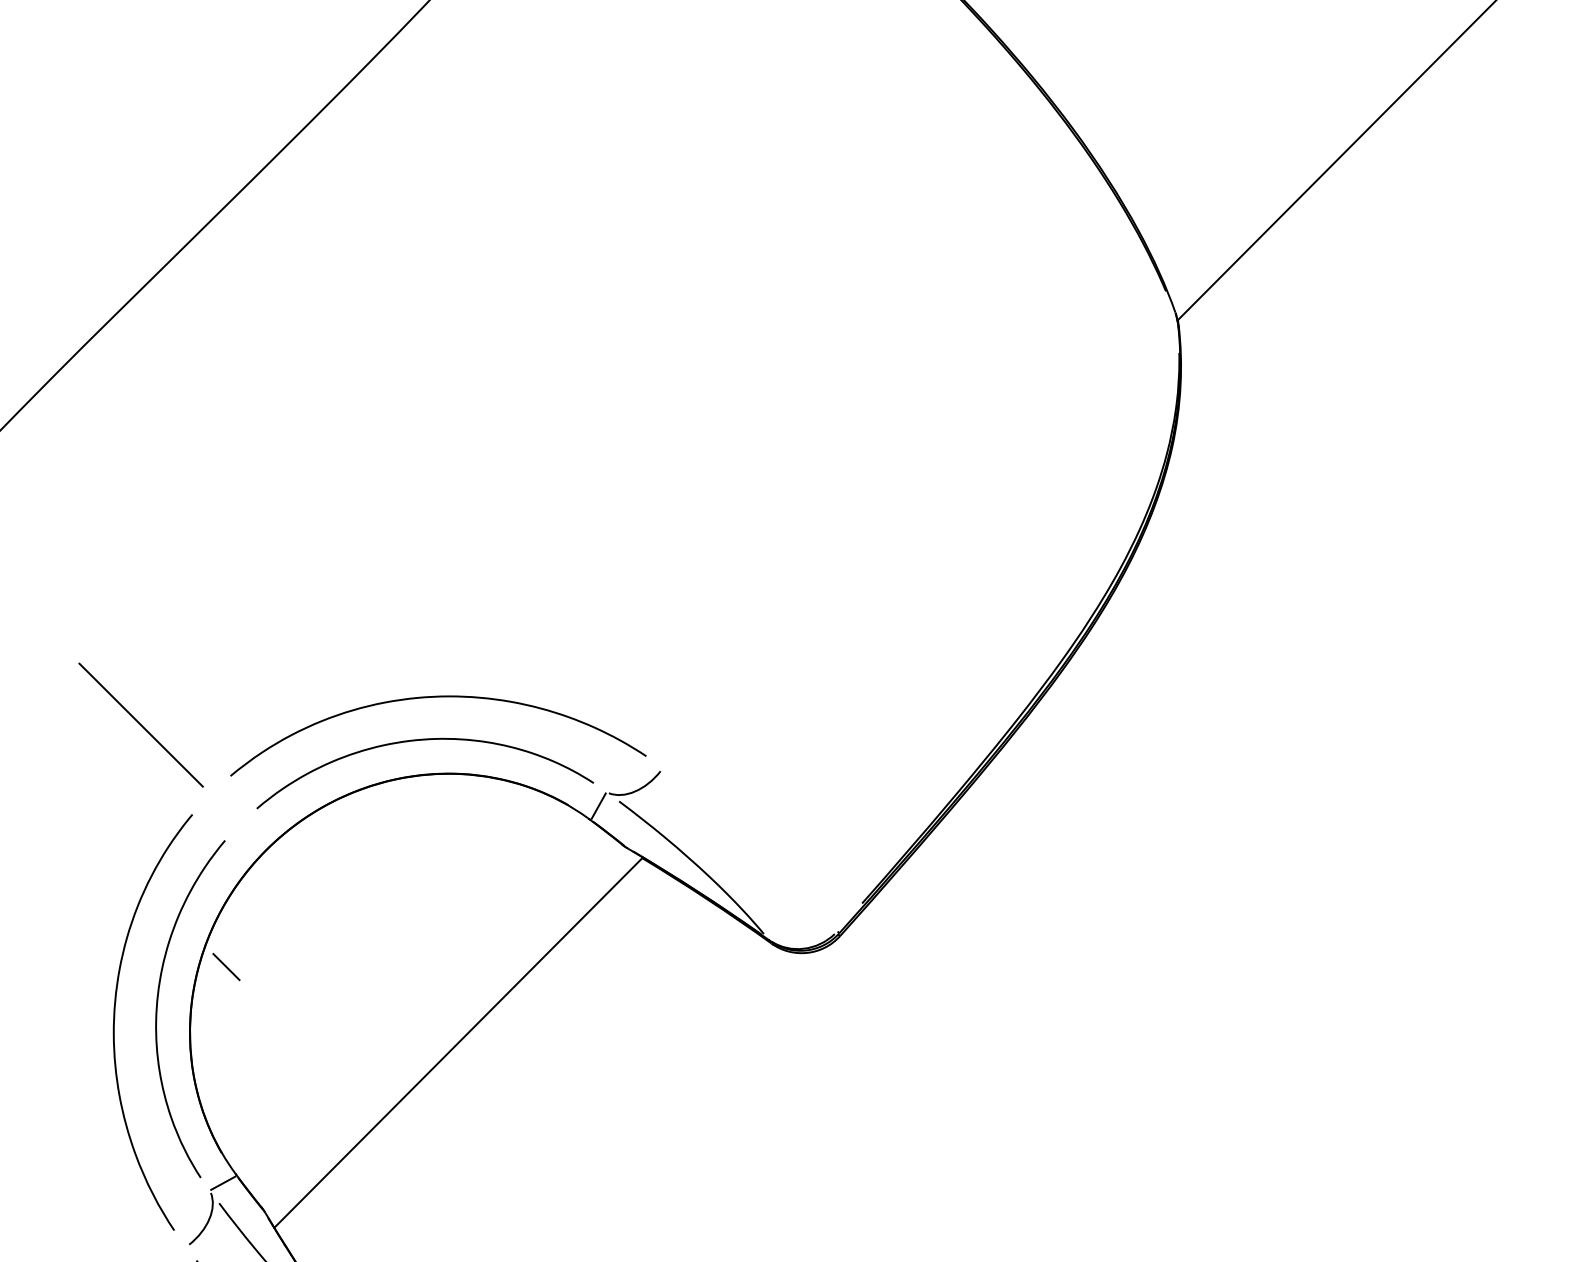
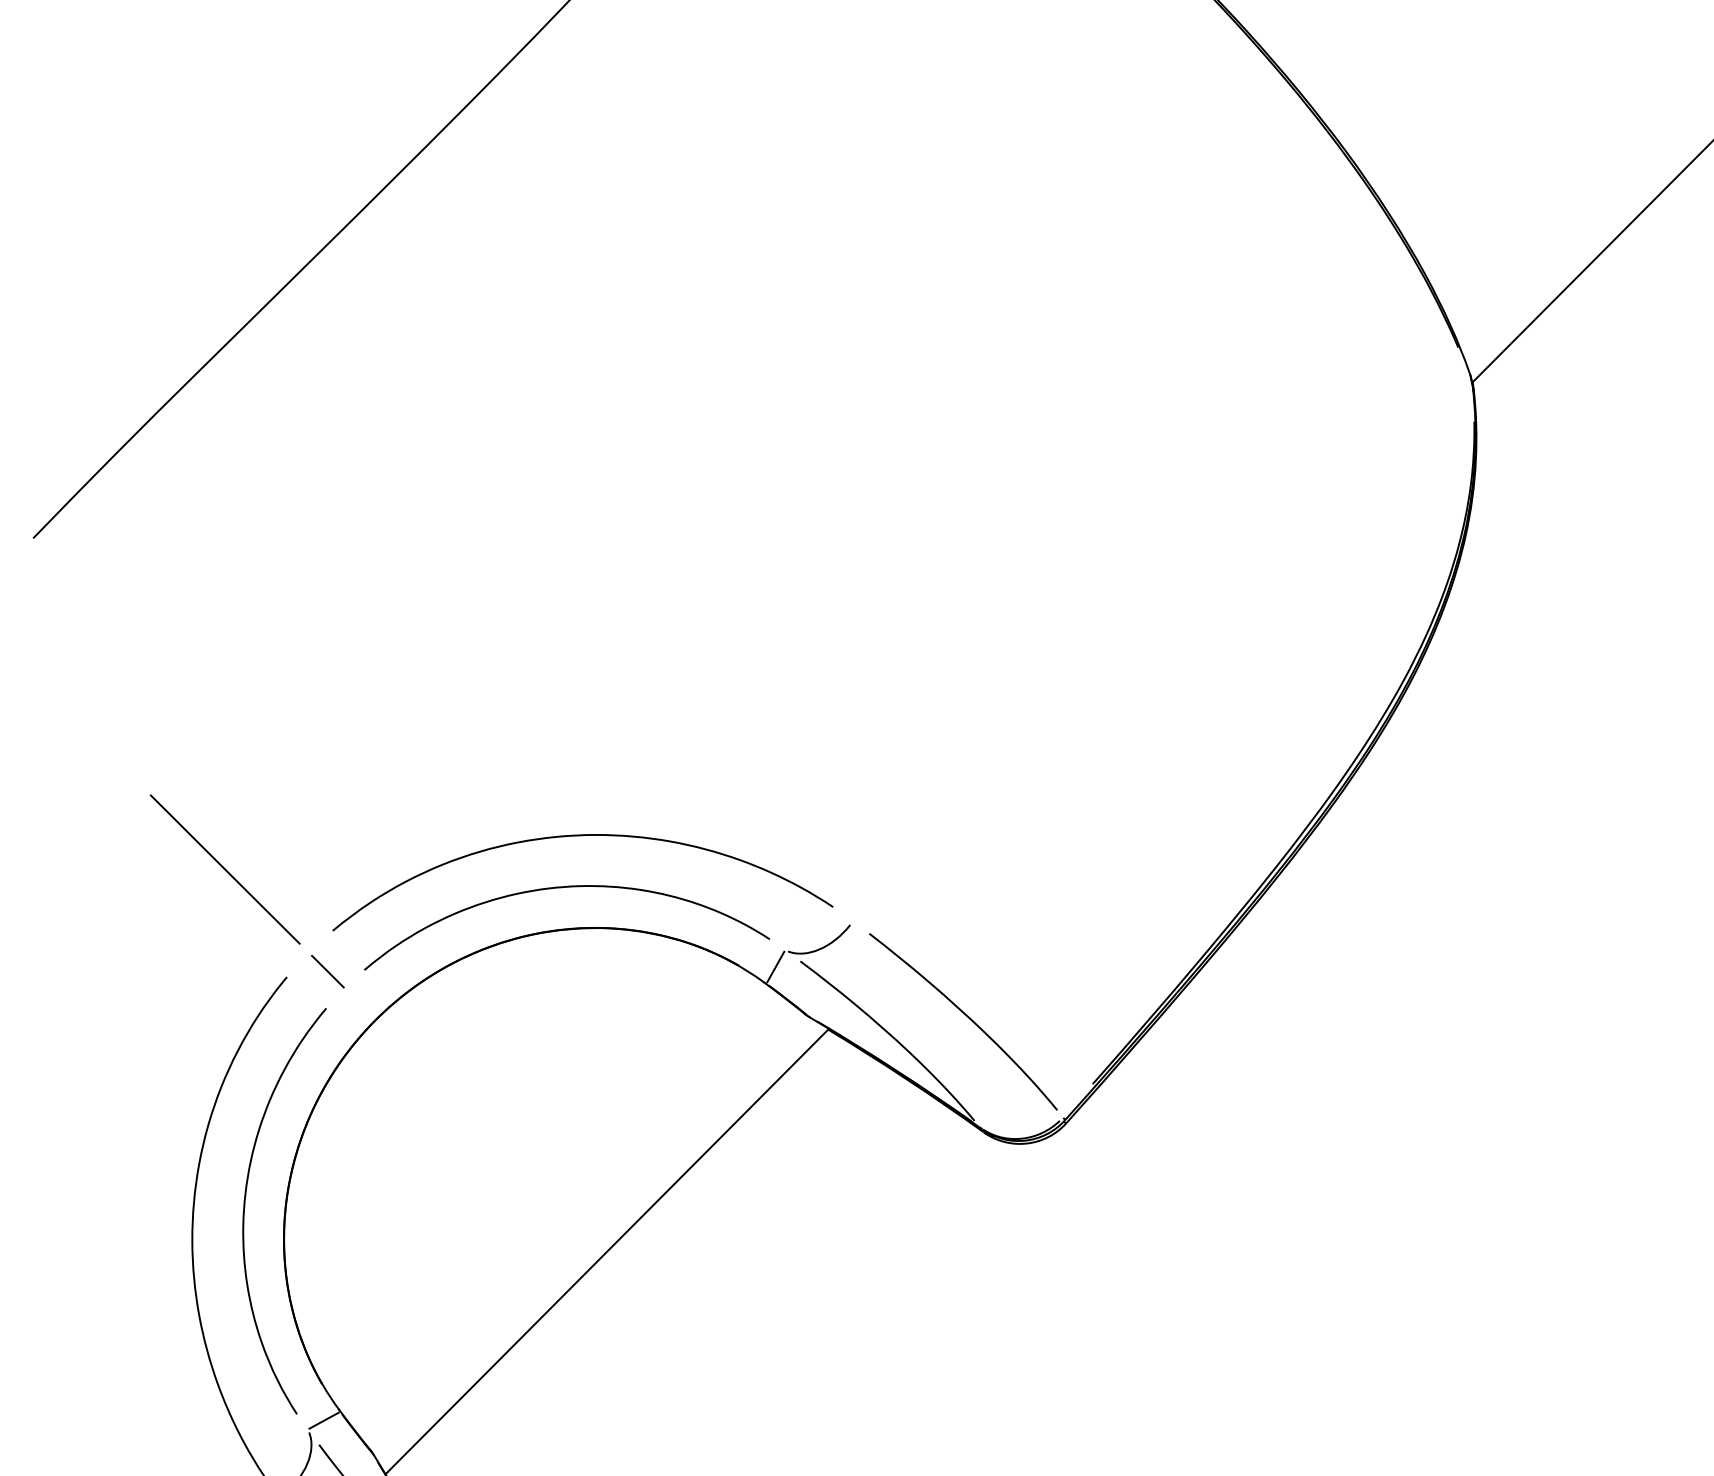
curve: (756, 847) -> (965, 1016), added
line: (226, 967) -> (327, 972), moved

